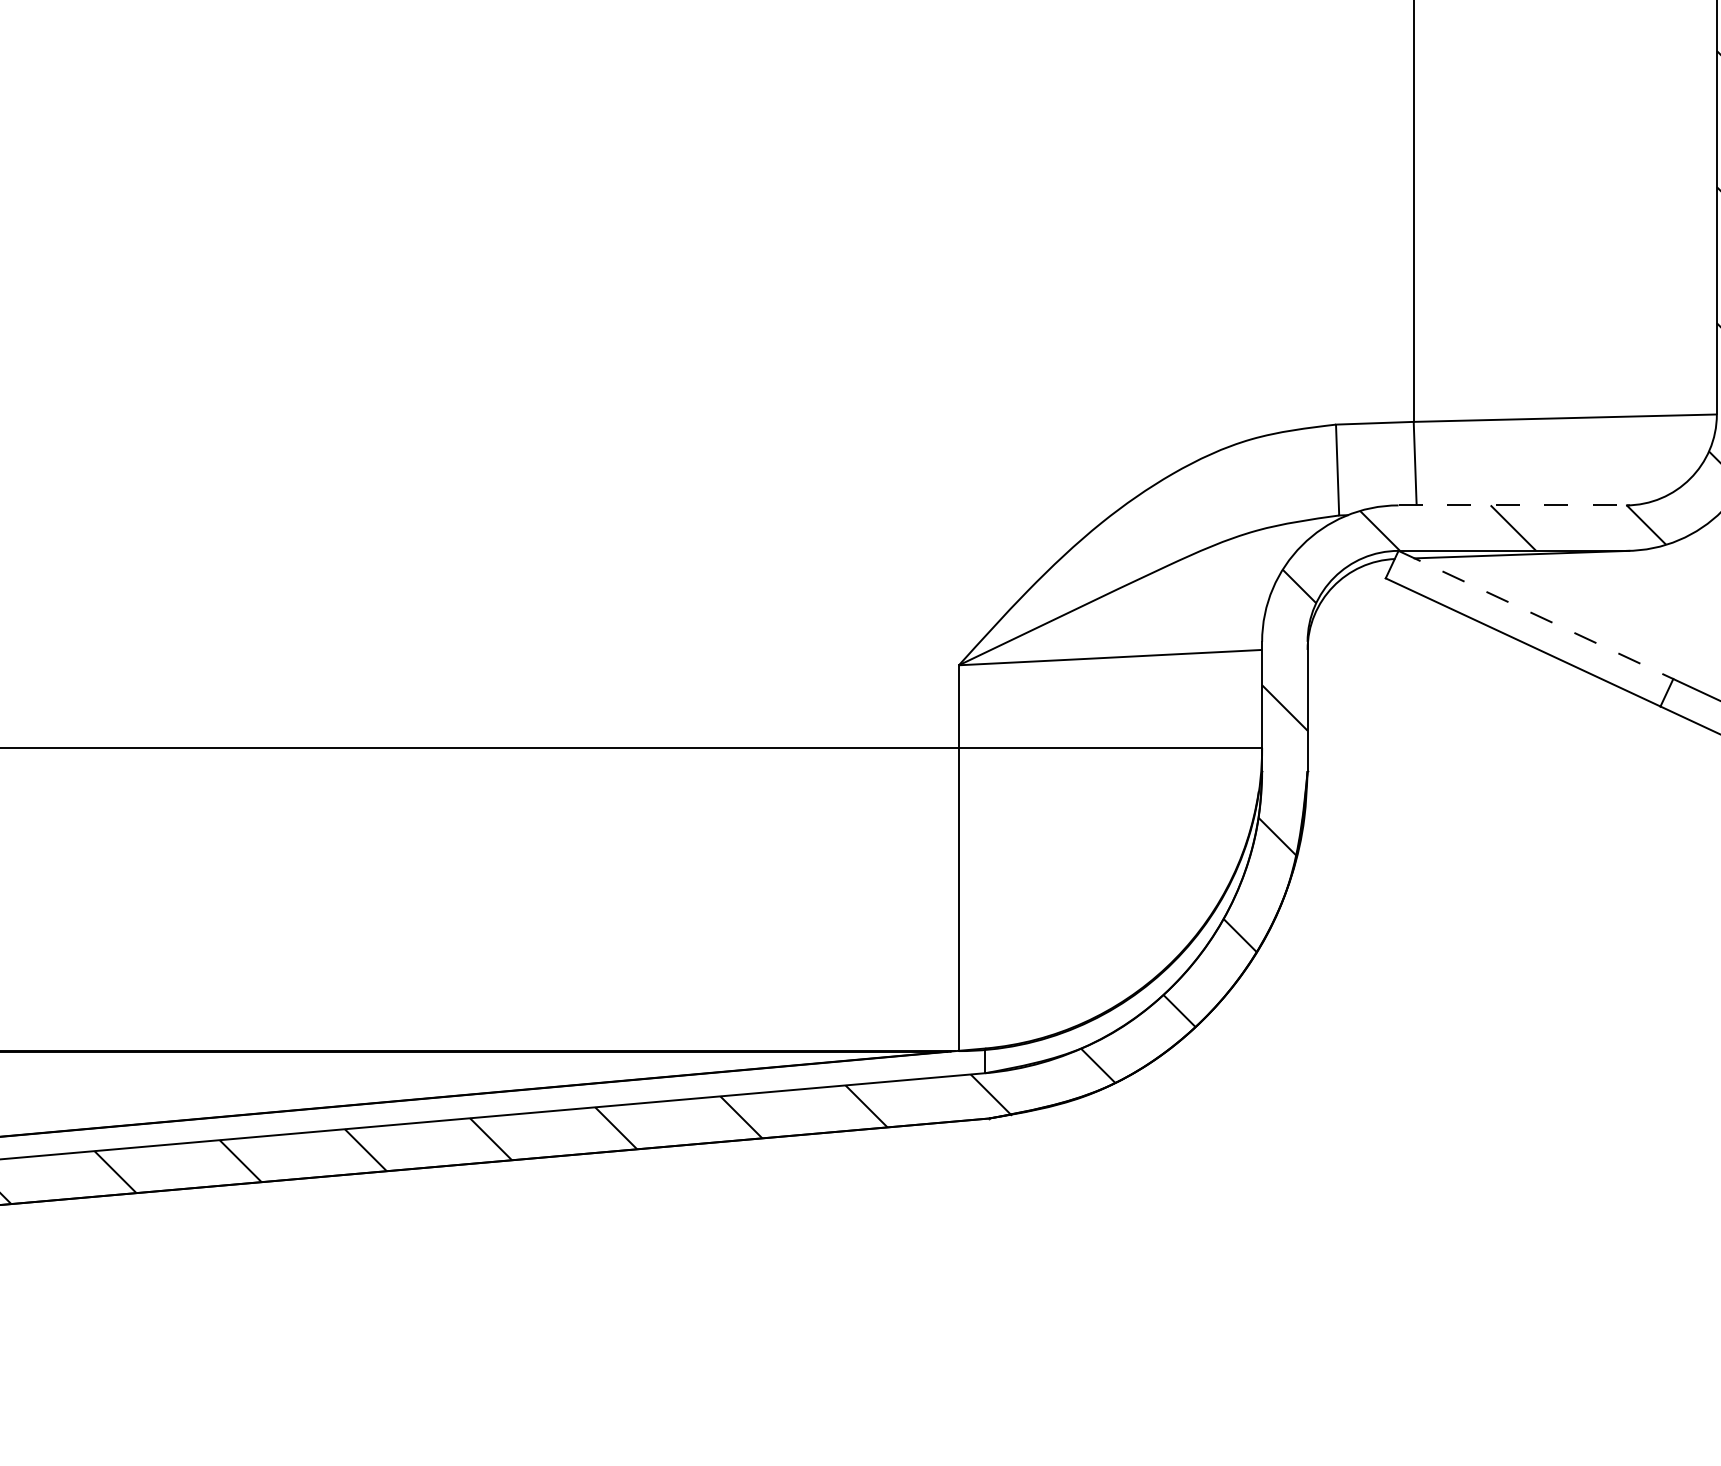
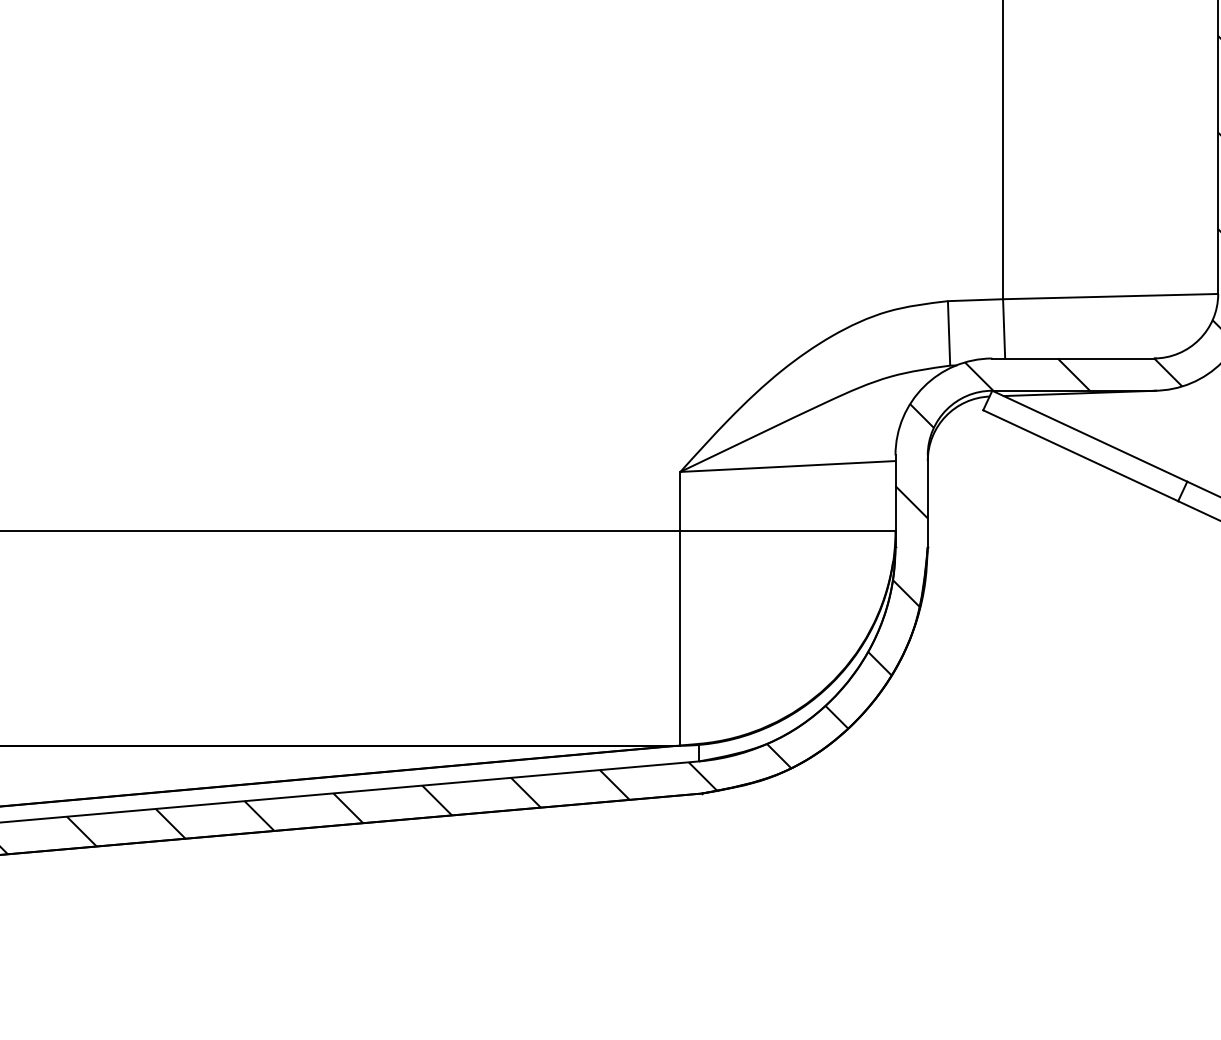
line: (1511, 505) -> (1072, 358), dashed -> solid
line: (1535, 615) -> (1089, 436), dashed -> solid

